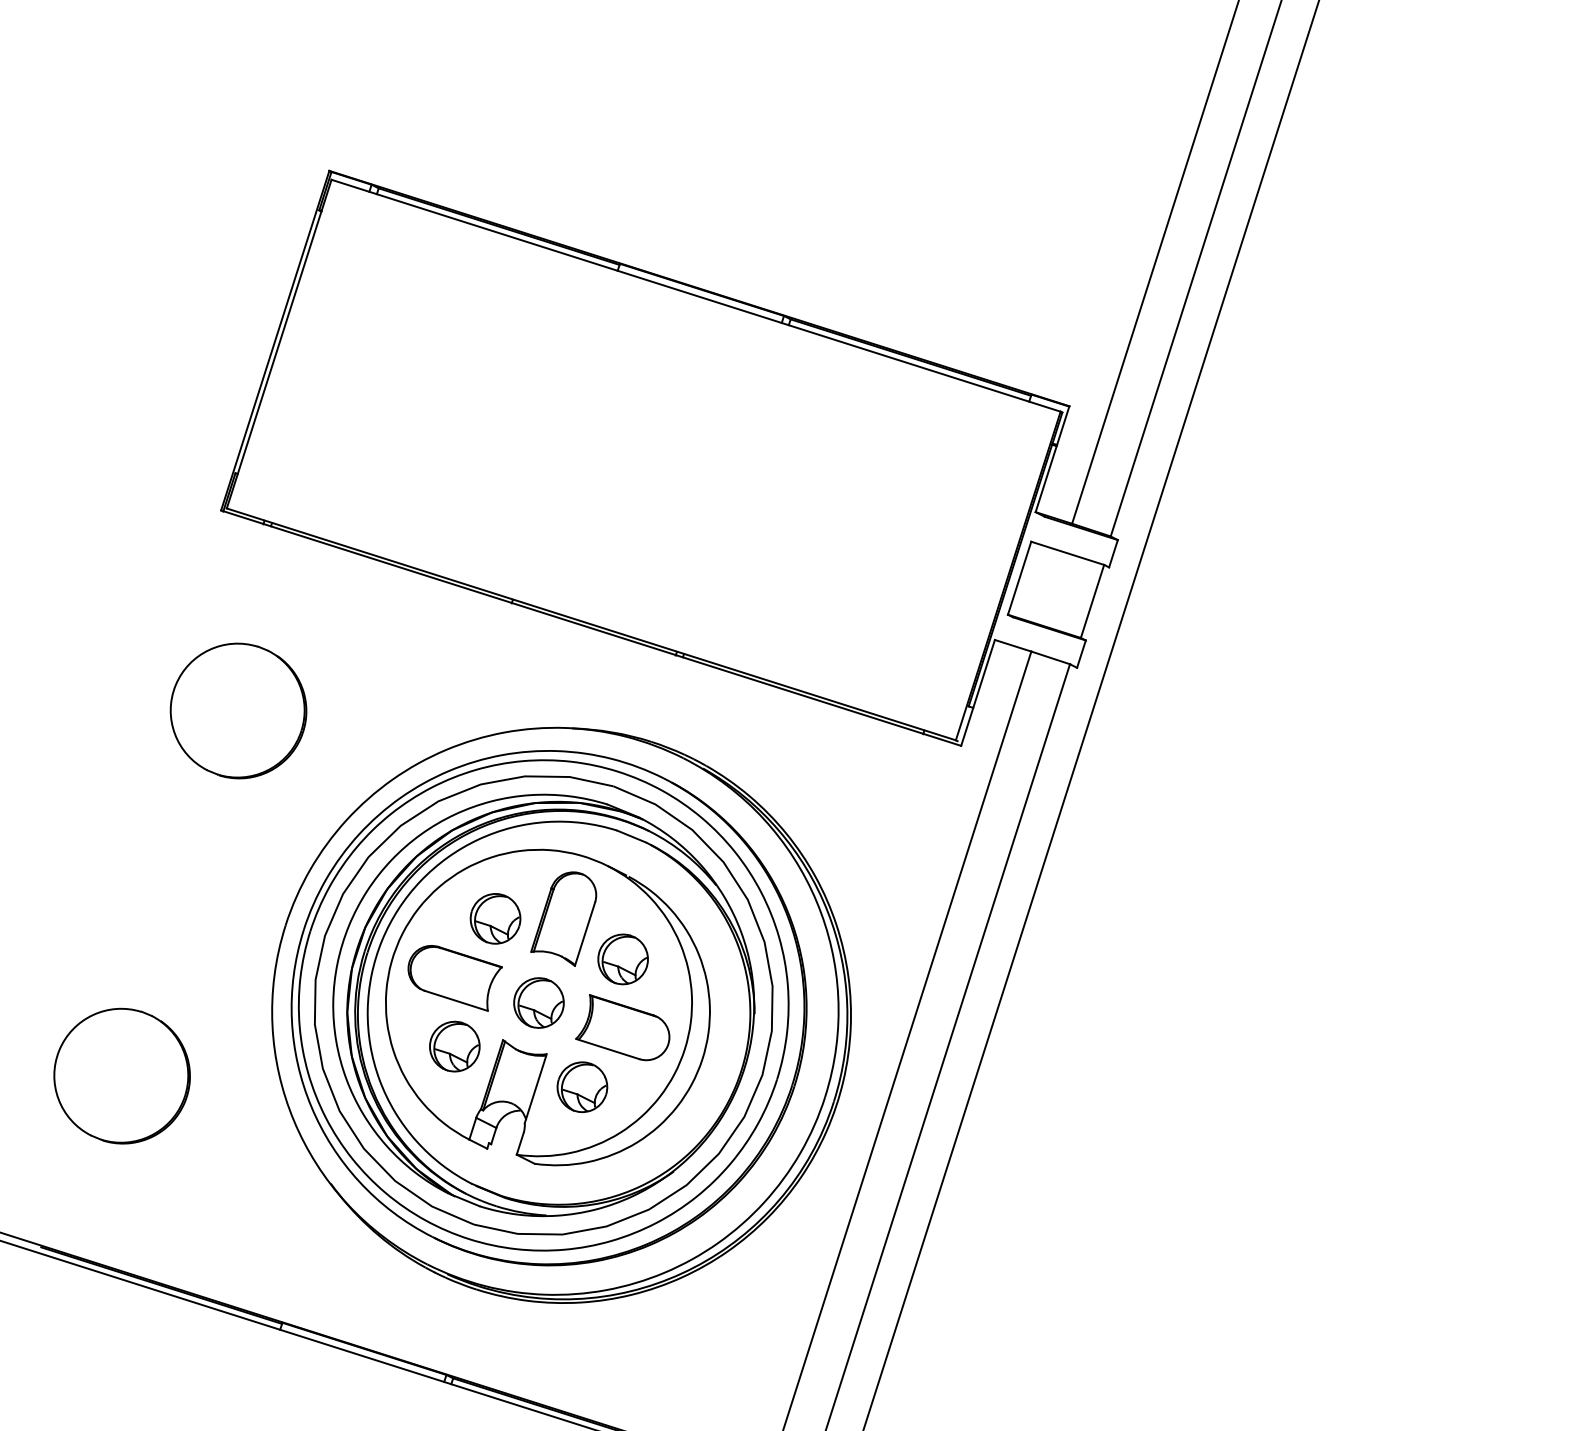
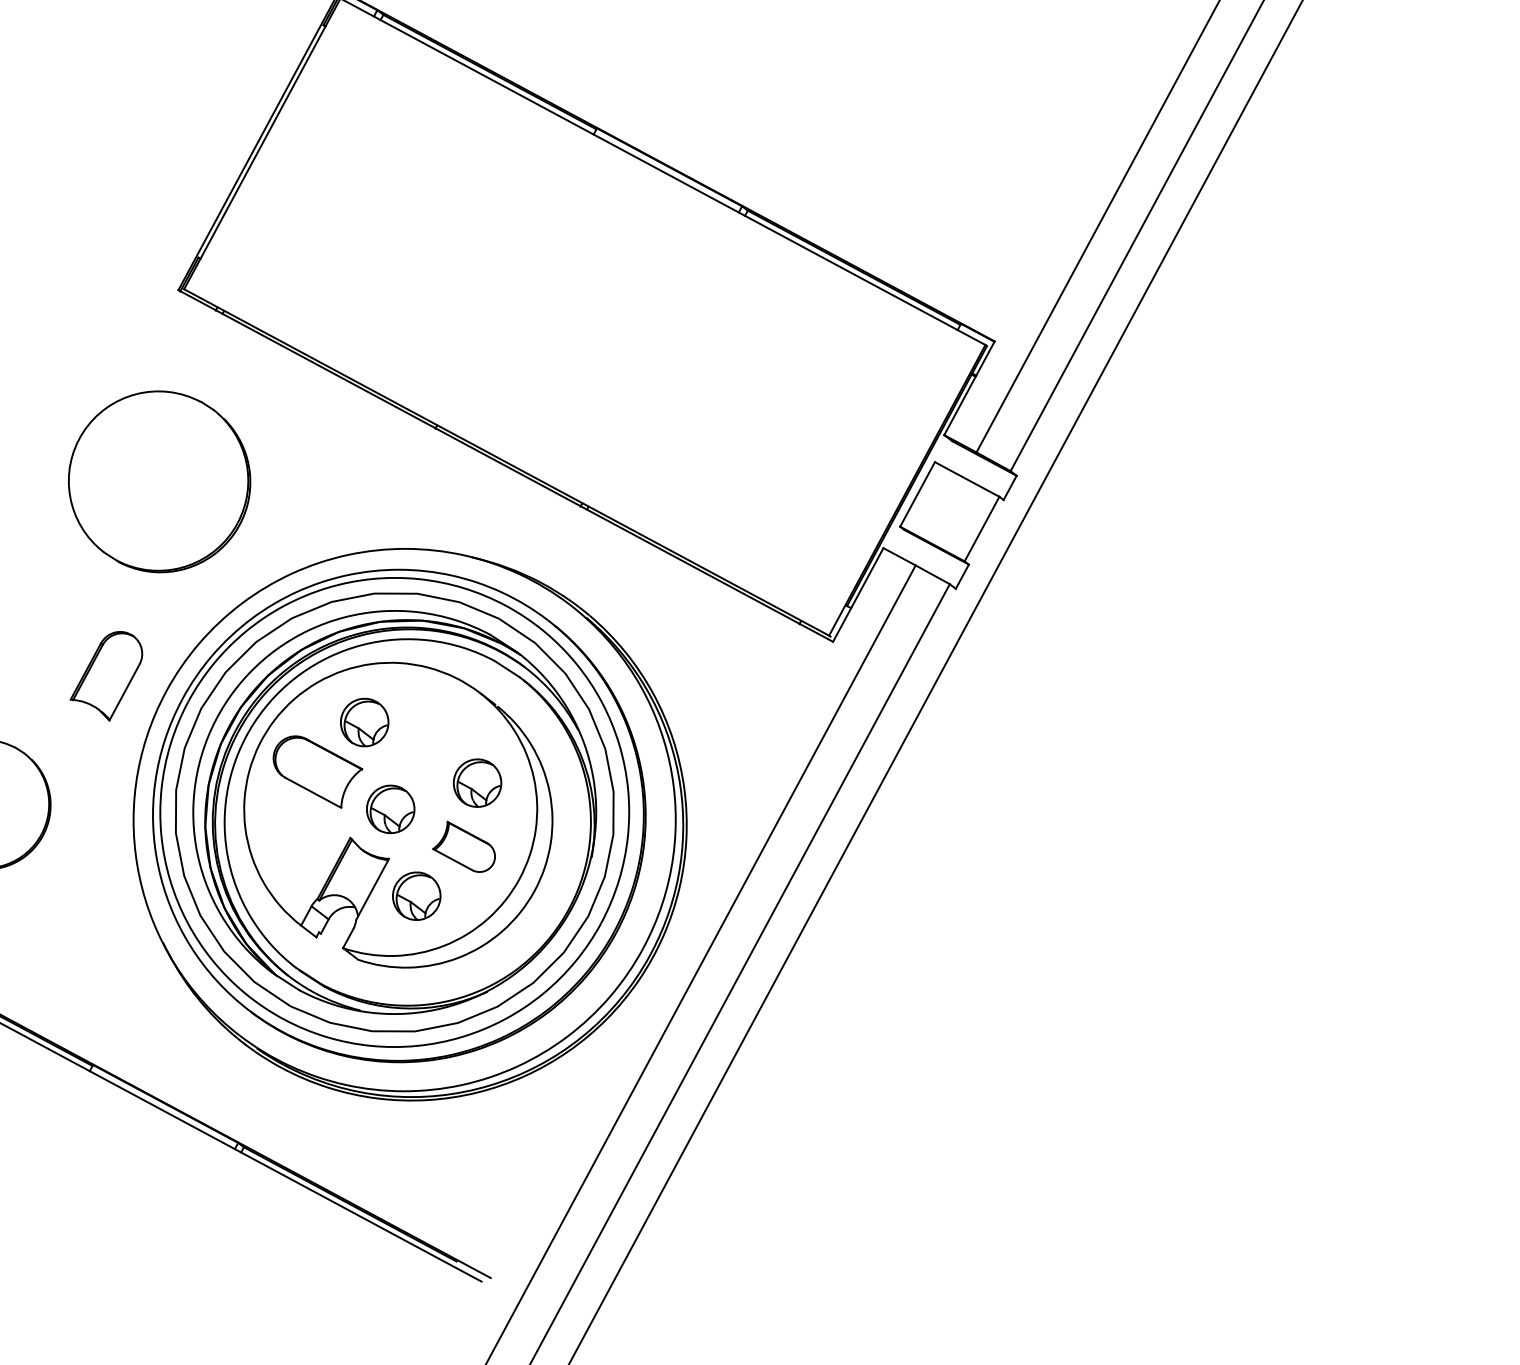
part: (238, 710) -> (159, 481), size x1.4
part: (563, 918) -> (106, 673), moved
part: (622, 1027) -> (464, 847), size x0.7
part: (454, 1046) -> (303, 835), removed

